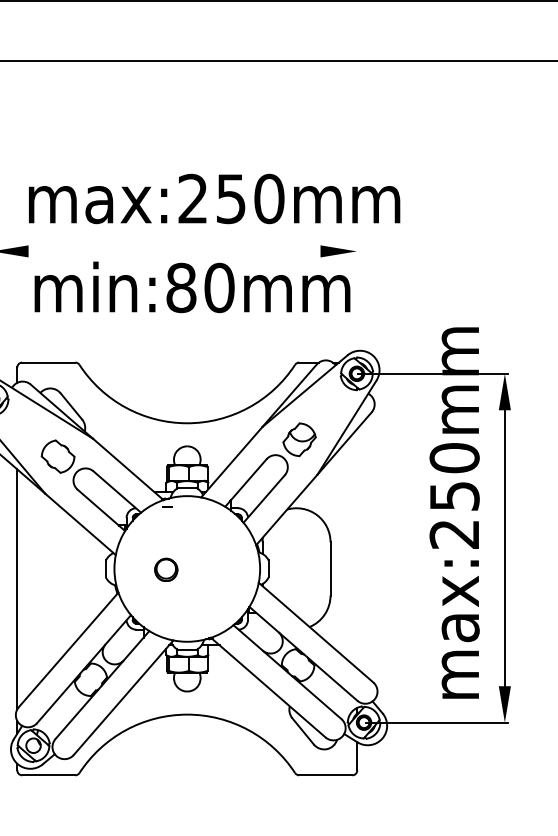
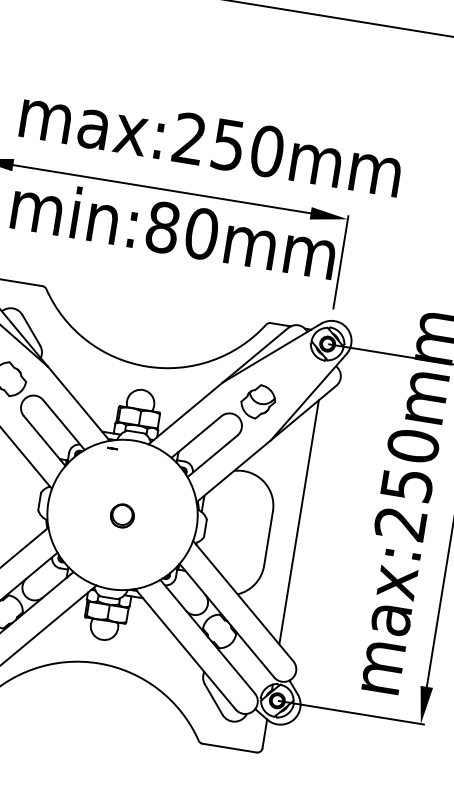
line: (174, 251) -> (161, 189), added
line: (356, 293) -> (340, 262), added
line: (357, 548) -> (299, 522), added
part: (166, 569) -> (122, 515), moved

